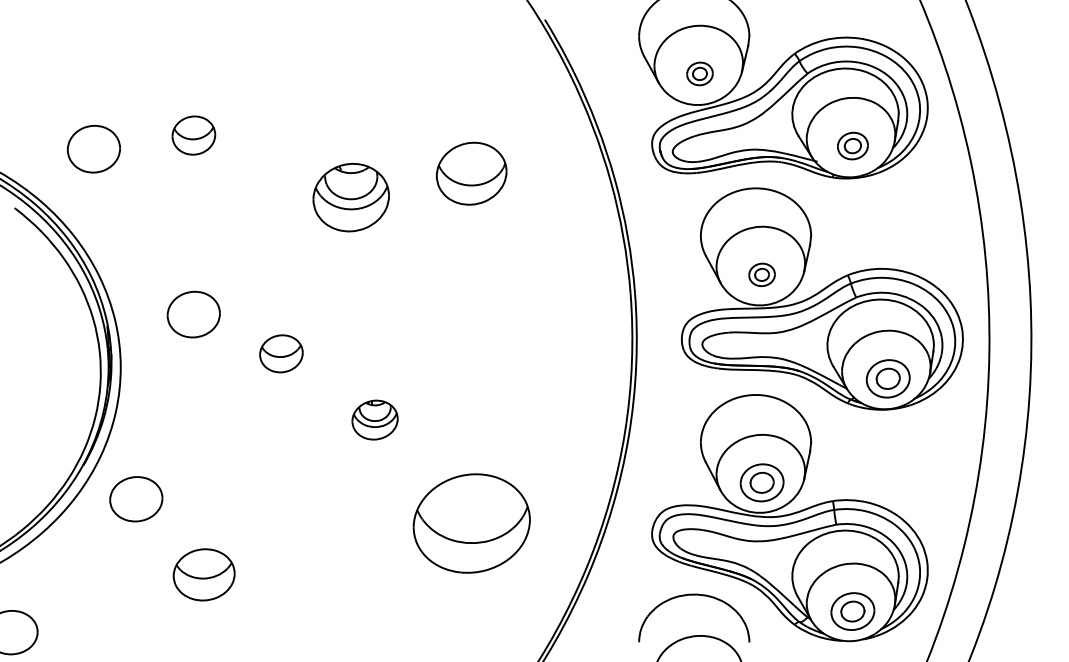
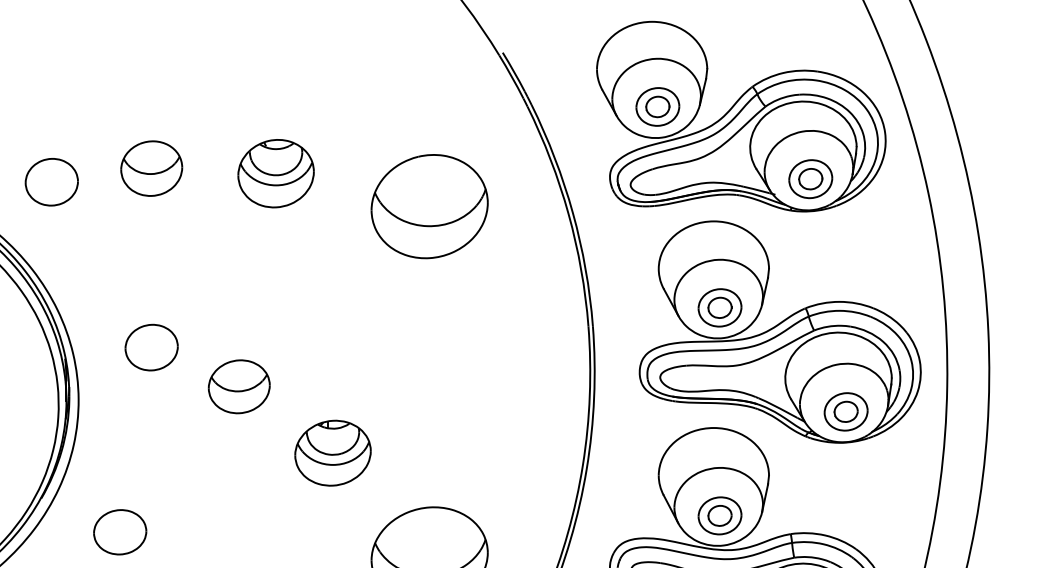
part: (699, 73) -> (657, 106), size x1.67
part: (193, 135) -> (151, 168), size x1.43
part: (852, 145) -> (810, 178), size x1.43
part: (471, 173) -> (429, 206), size x1.67
part: (350, 197) -> (275, 173), moved
part: (761, 274) -> (719, 307), size x1.67
part: (281, 353) -> (239, 386), size x1.43
part: (374, 419) -> (332, 452), size x1.67
part: (136, 499) -> (120, 532), moved

